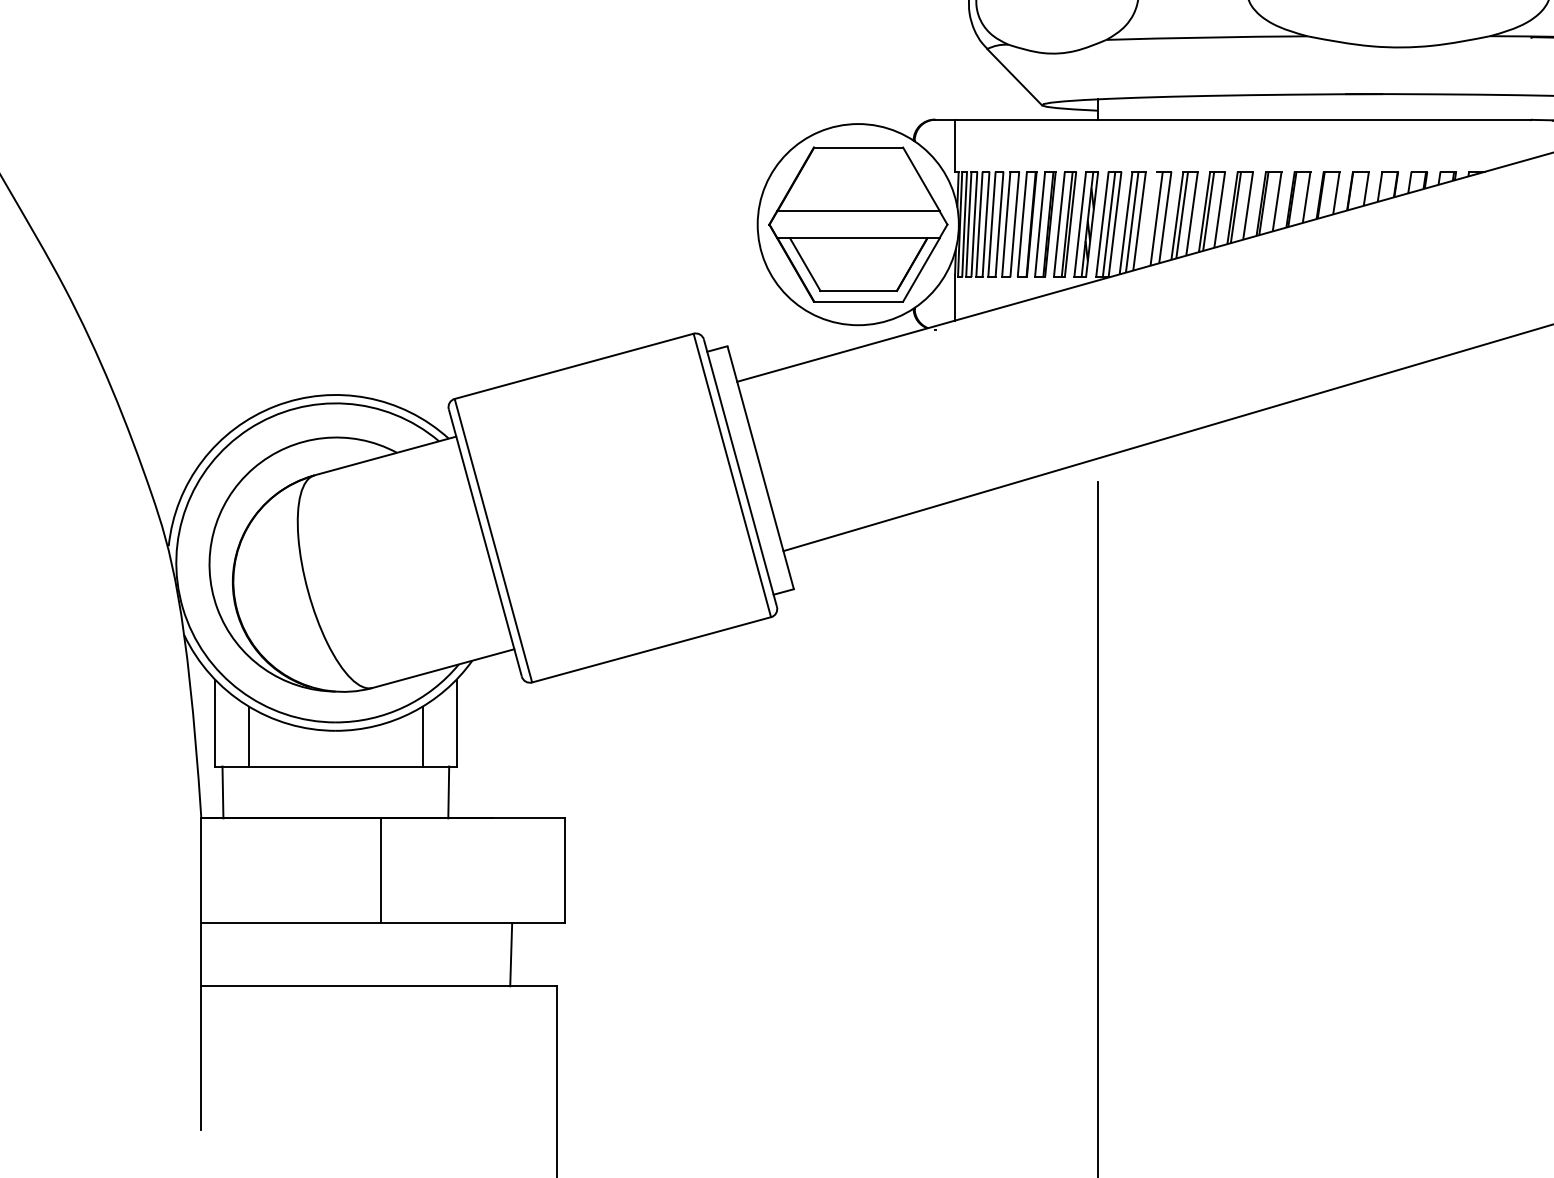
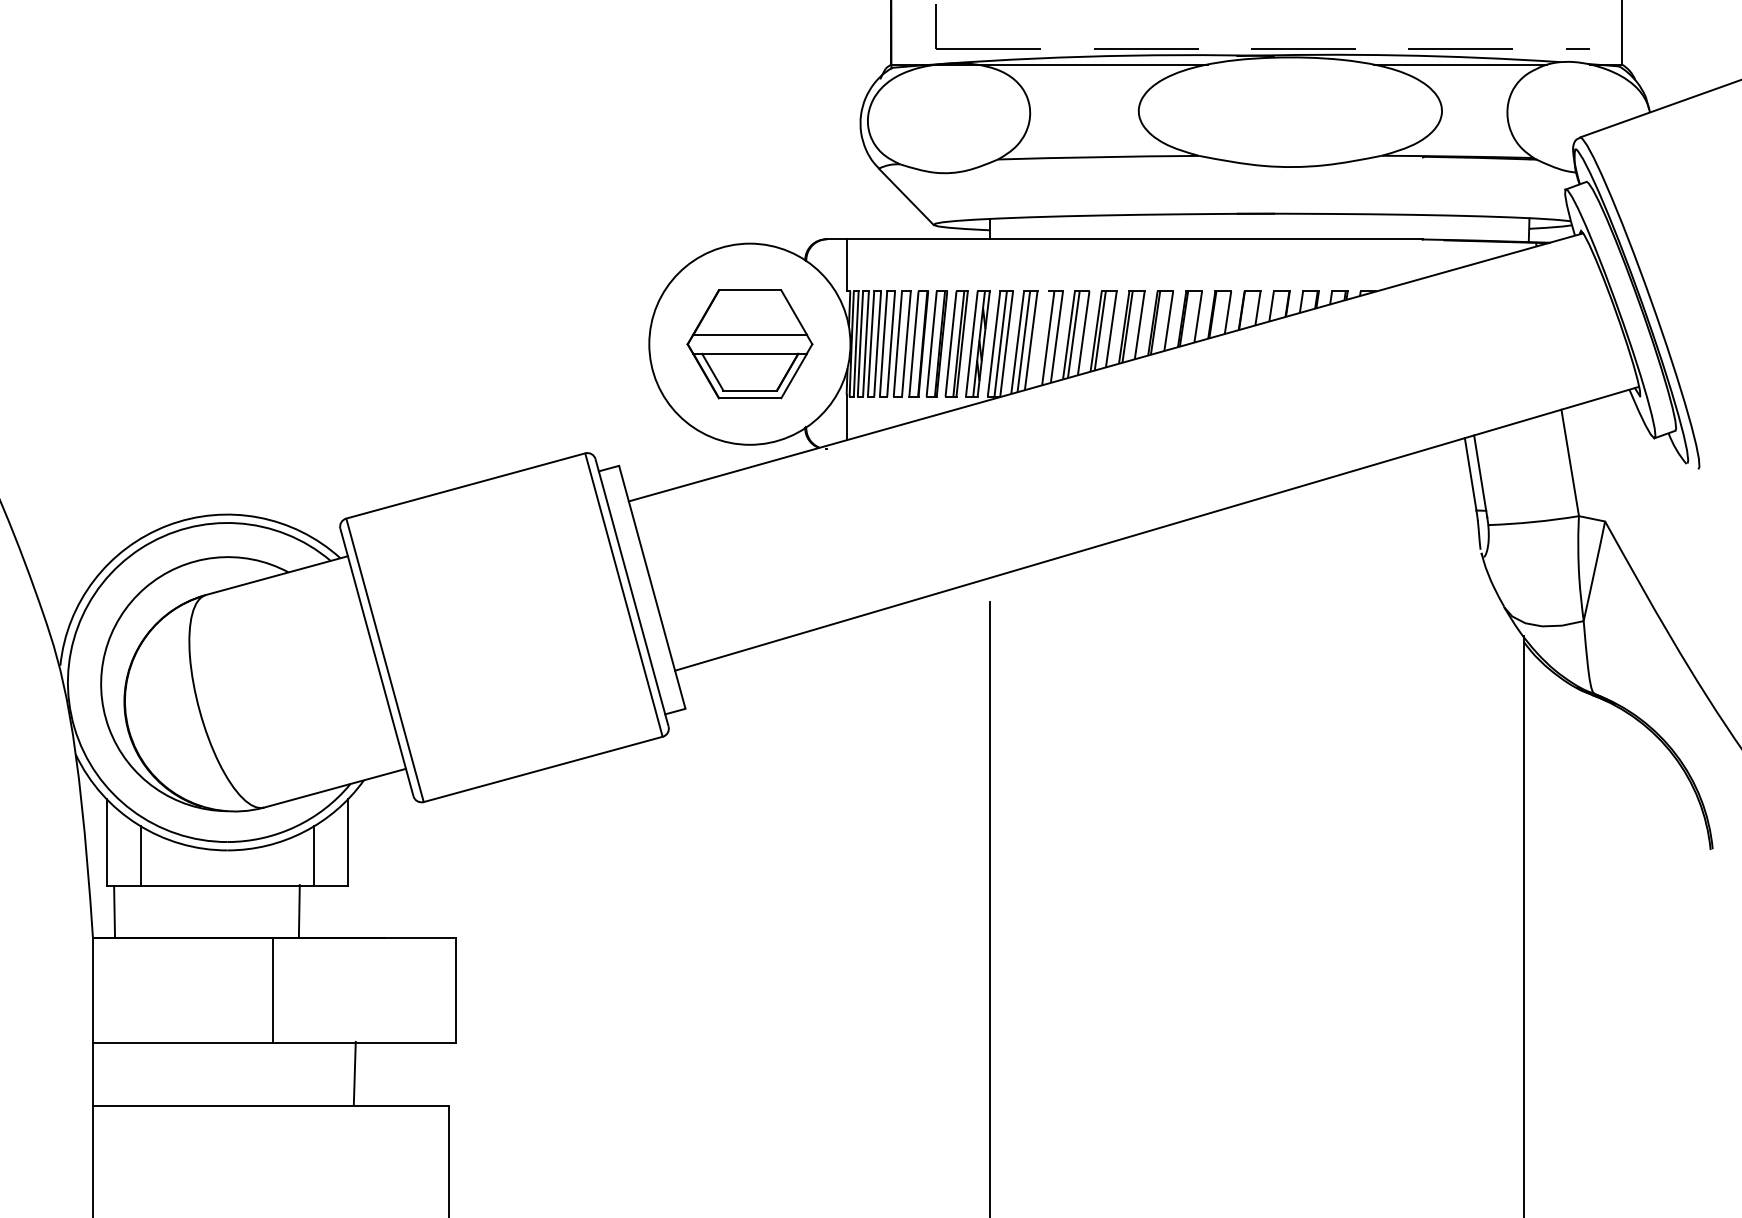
part: (857, 224) -> (749, 344), size x0.7
line: (447, 791) -> (298, 910), moved
line: (510, 953) -> (354, 1072), moved

